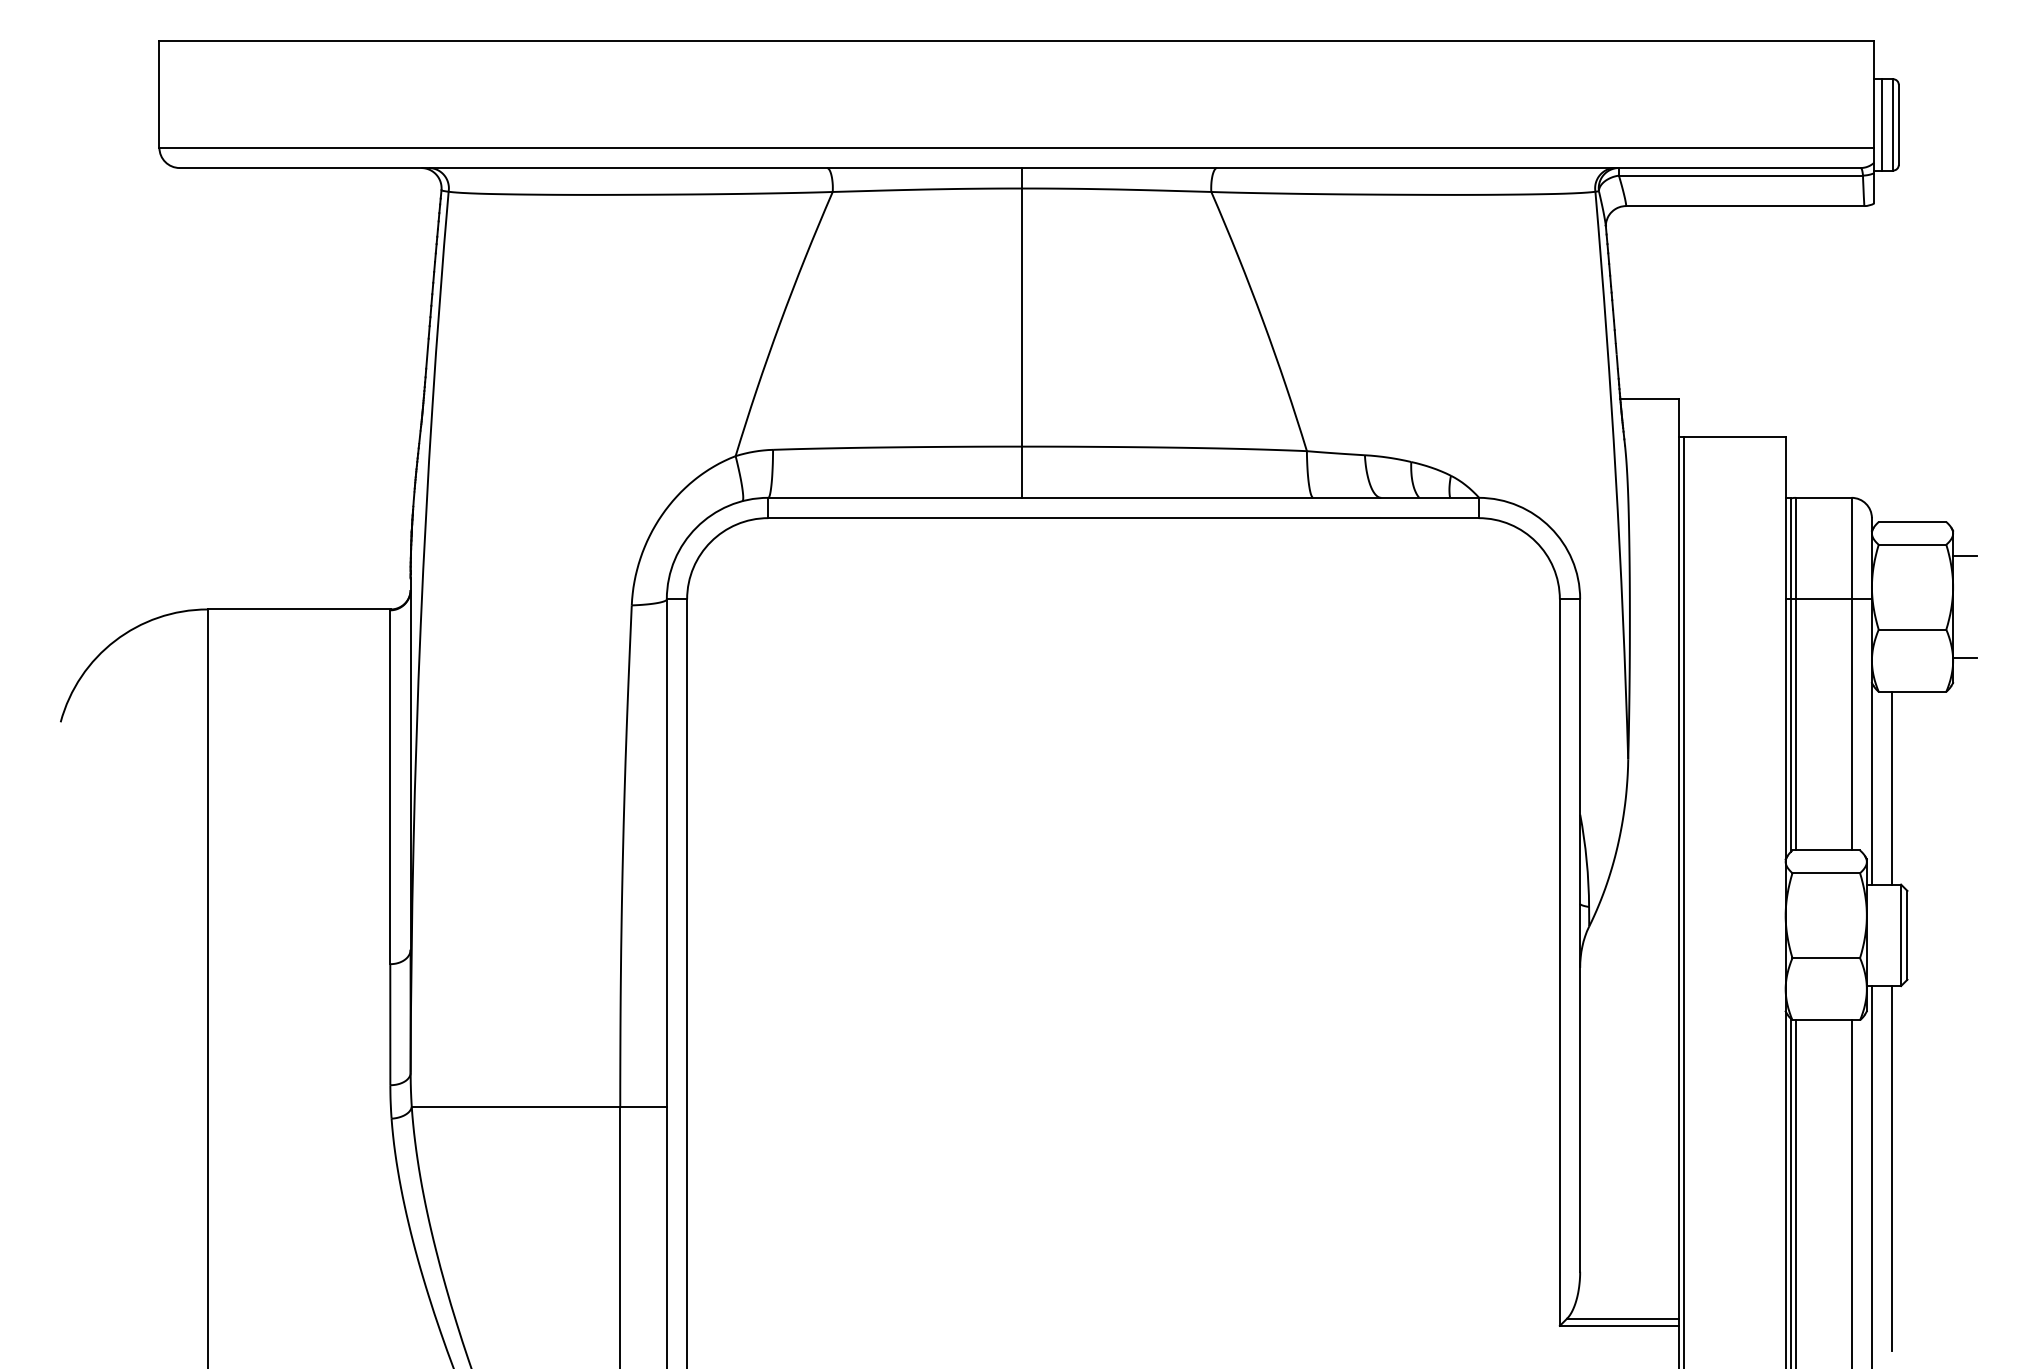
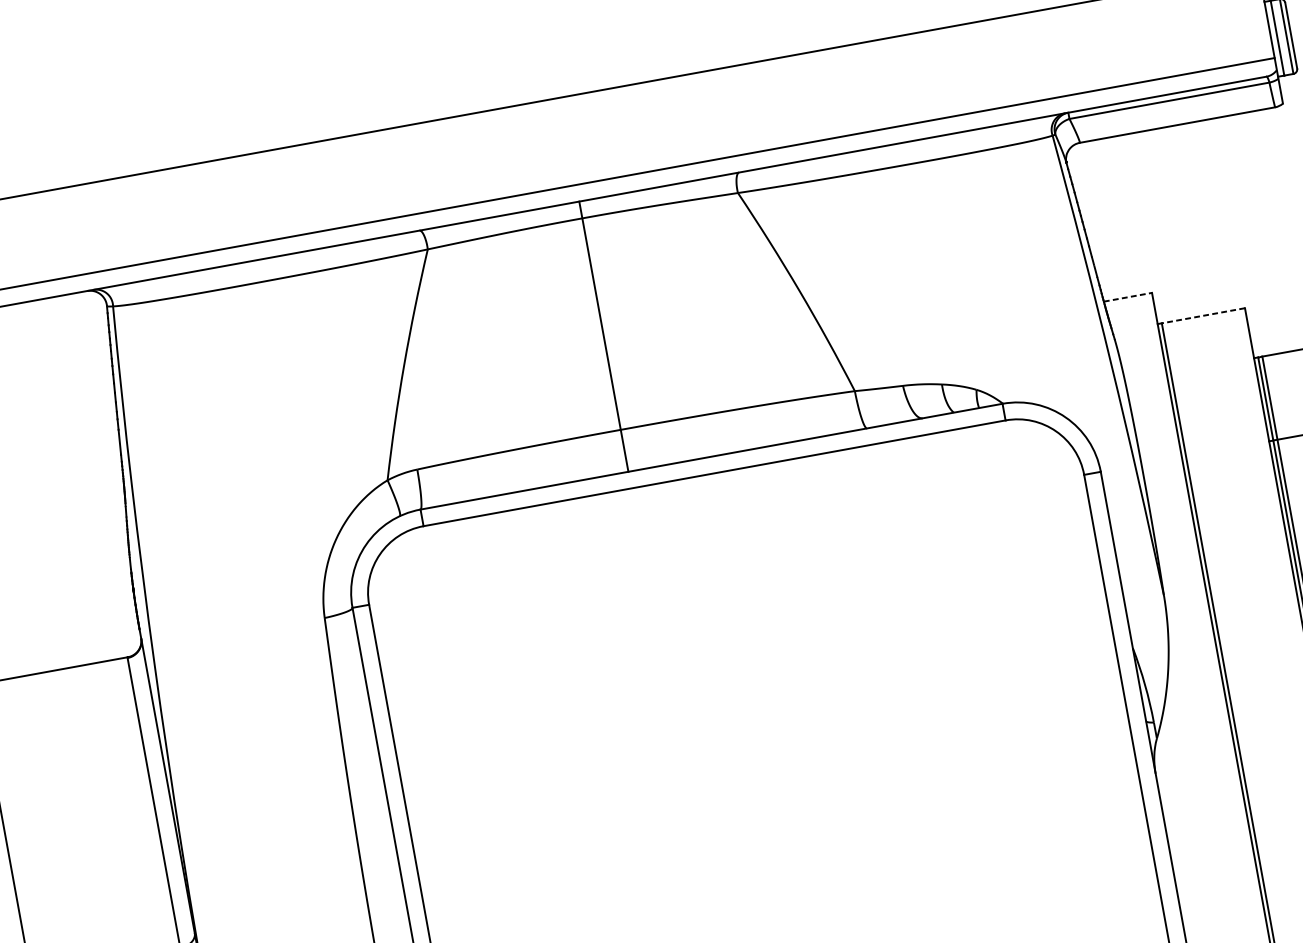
line: (1650, 398) -> (1128, 296), solid -> dashed
line: (1734, 436) -> (1203, 315), solid -> dashed

